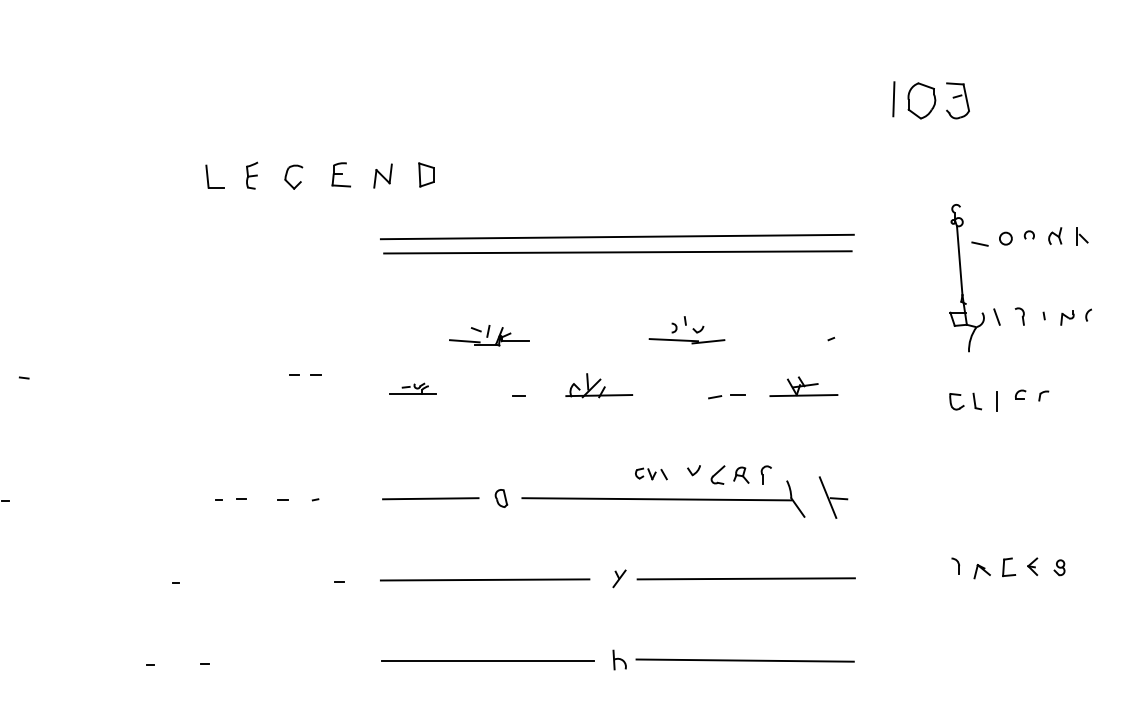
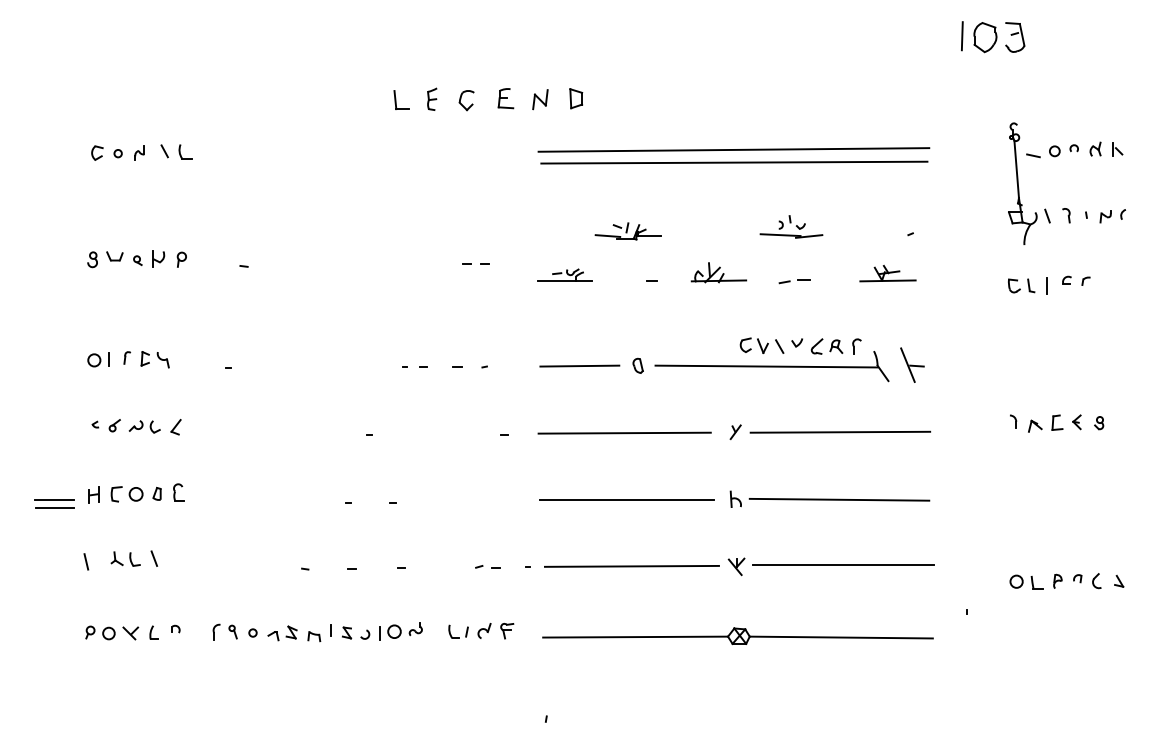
part: (412, 387) -> (564, 274), size x1.43
part: (727, 396) -> (794, 281), moved
part: (650, 473) -> (761, 345), size x1.67

